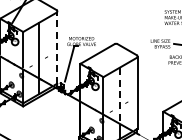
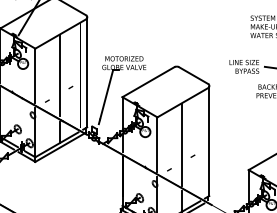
line: (57, 47) -> (87, 72), dashed -> solid
line: (119, 95) -> (181, 145), dashed -> solid

